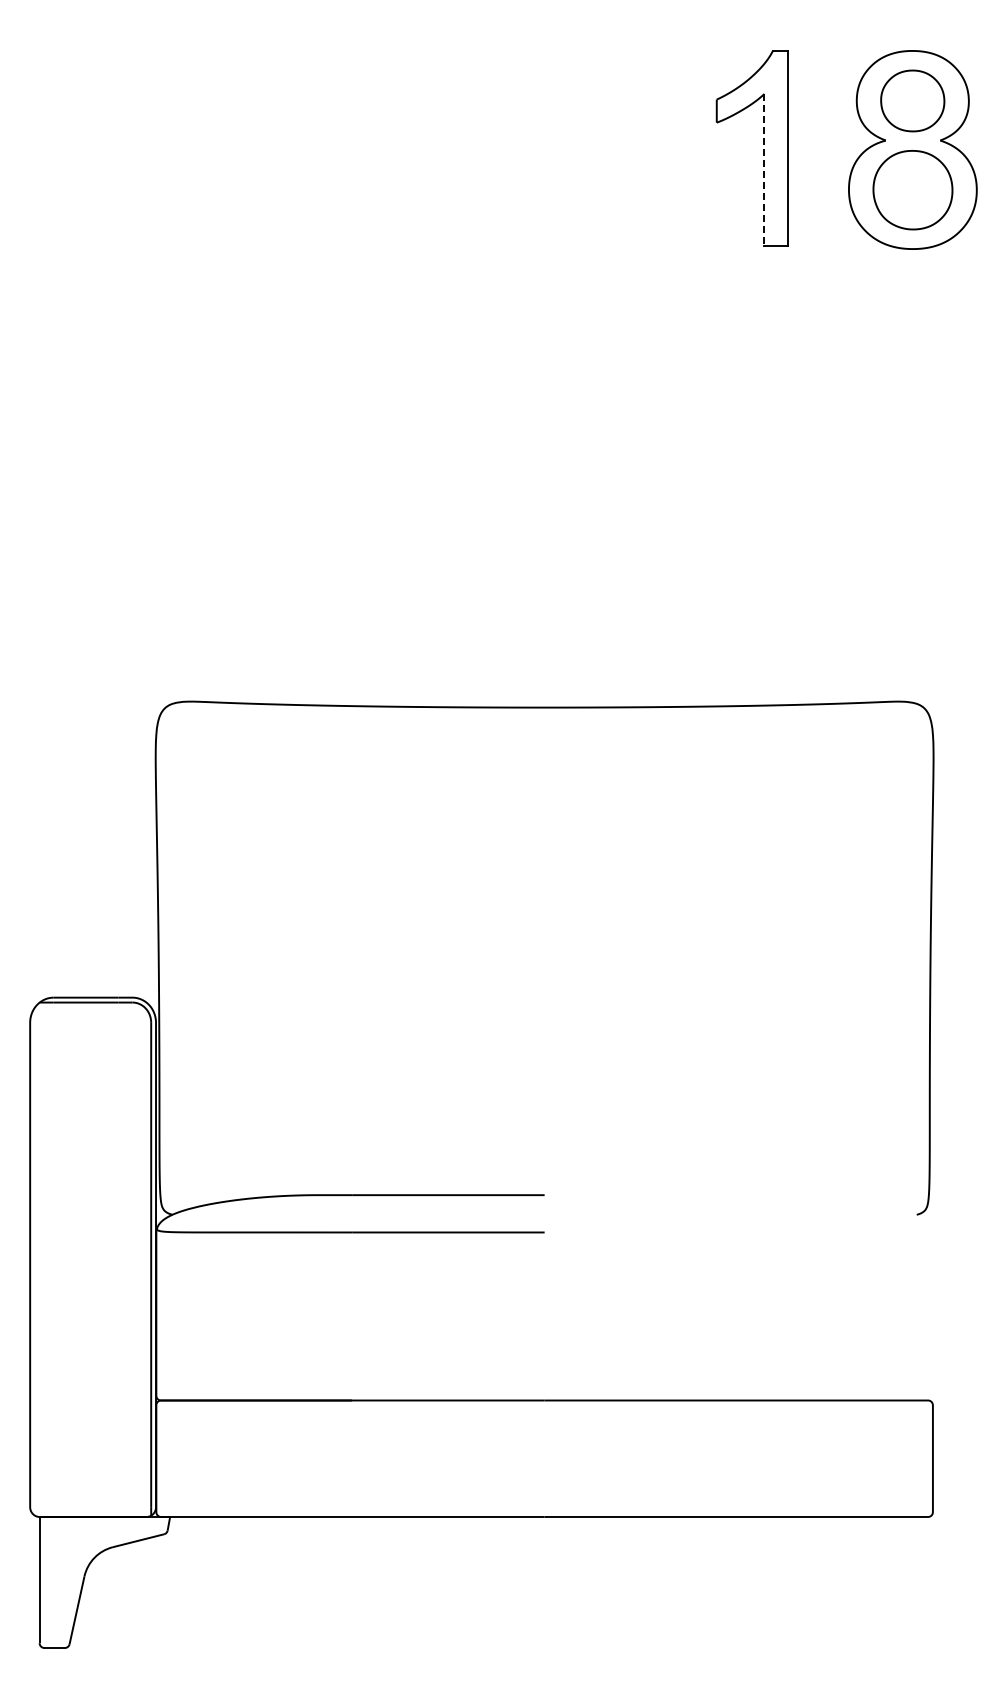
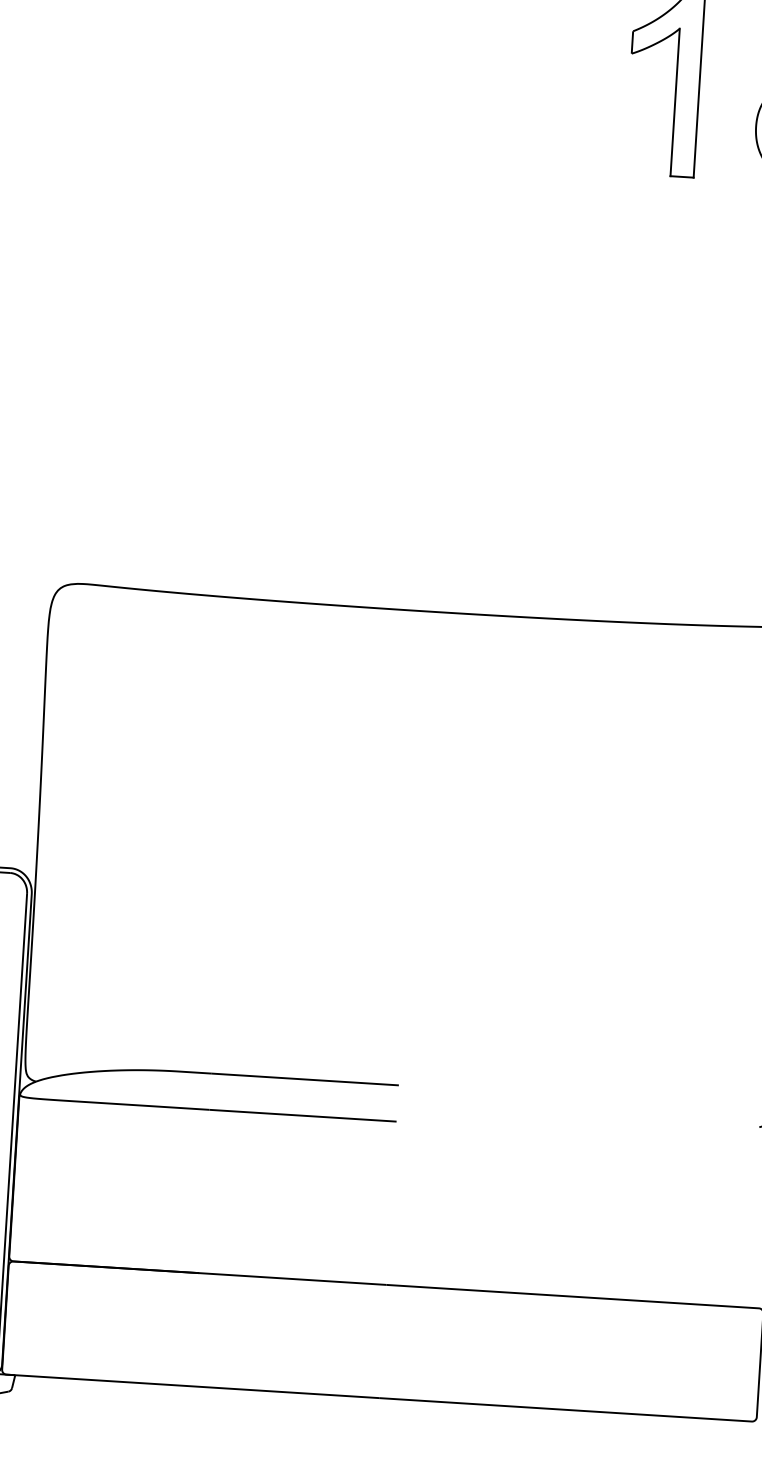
line: (764, 169) -> (675, 102), dashed -> solid

